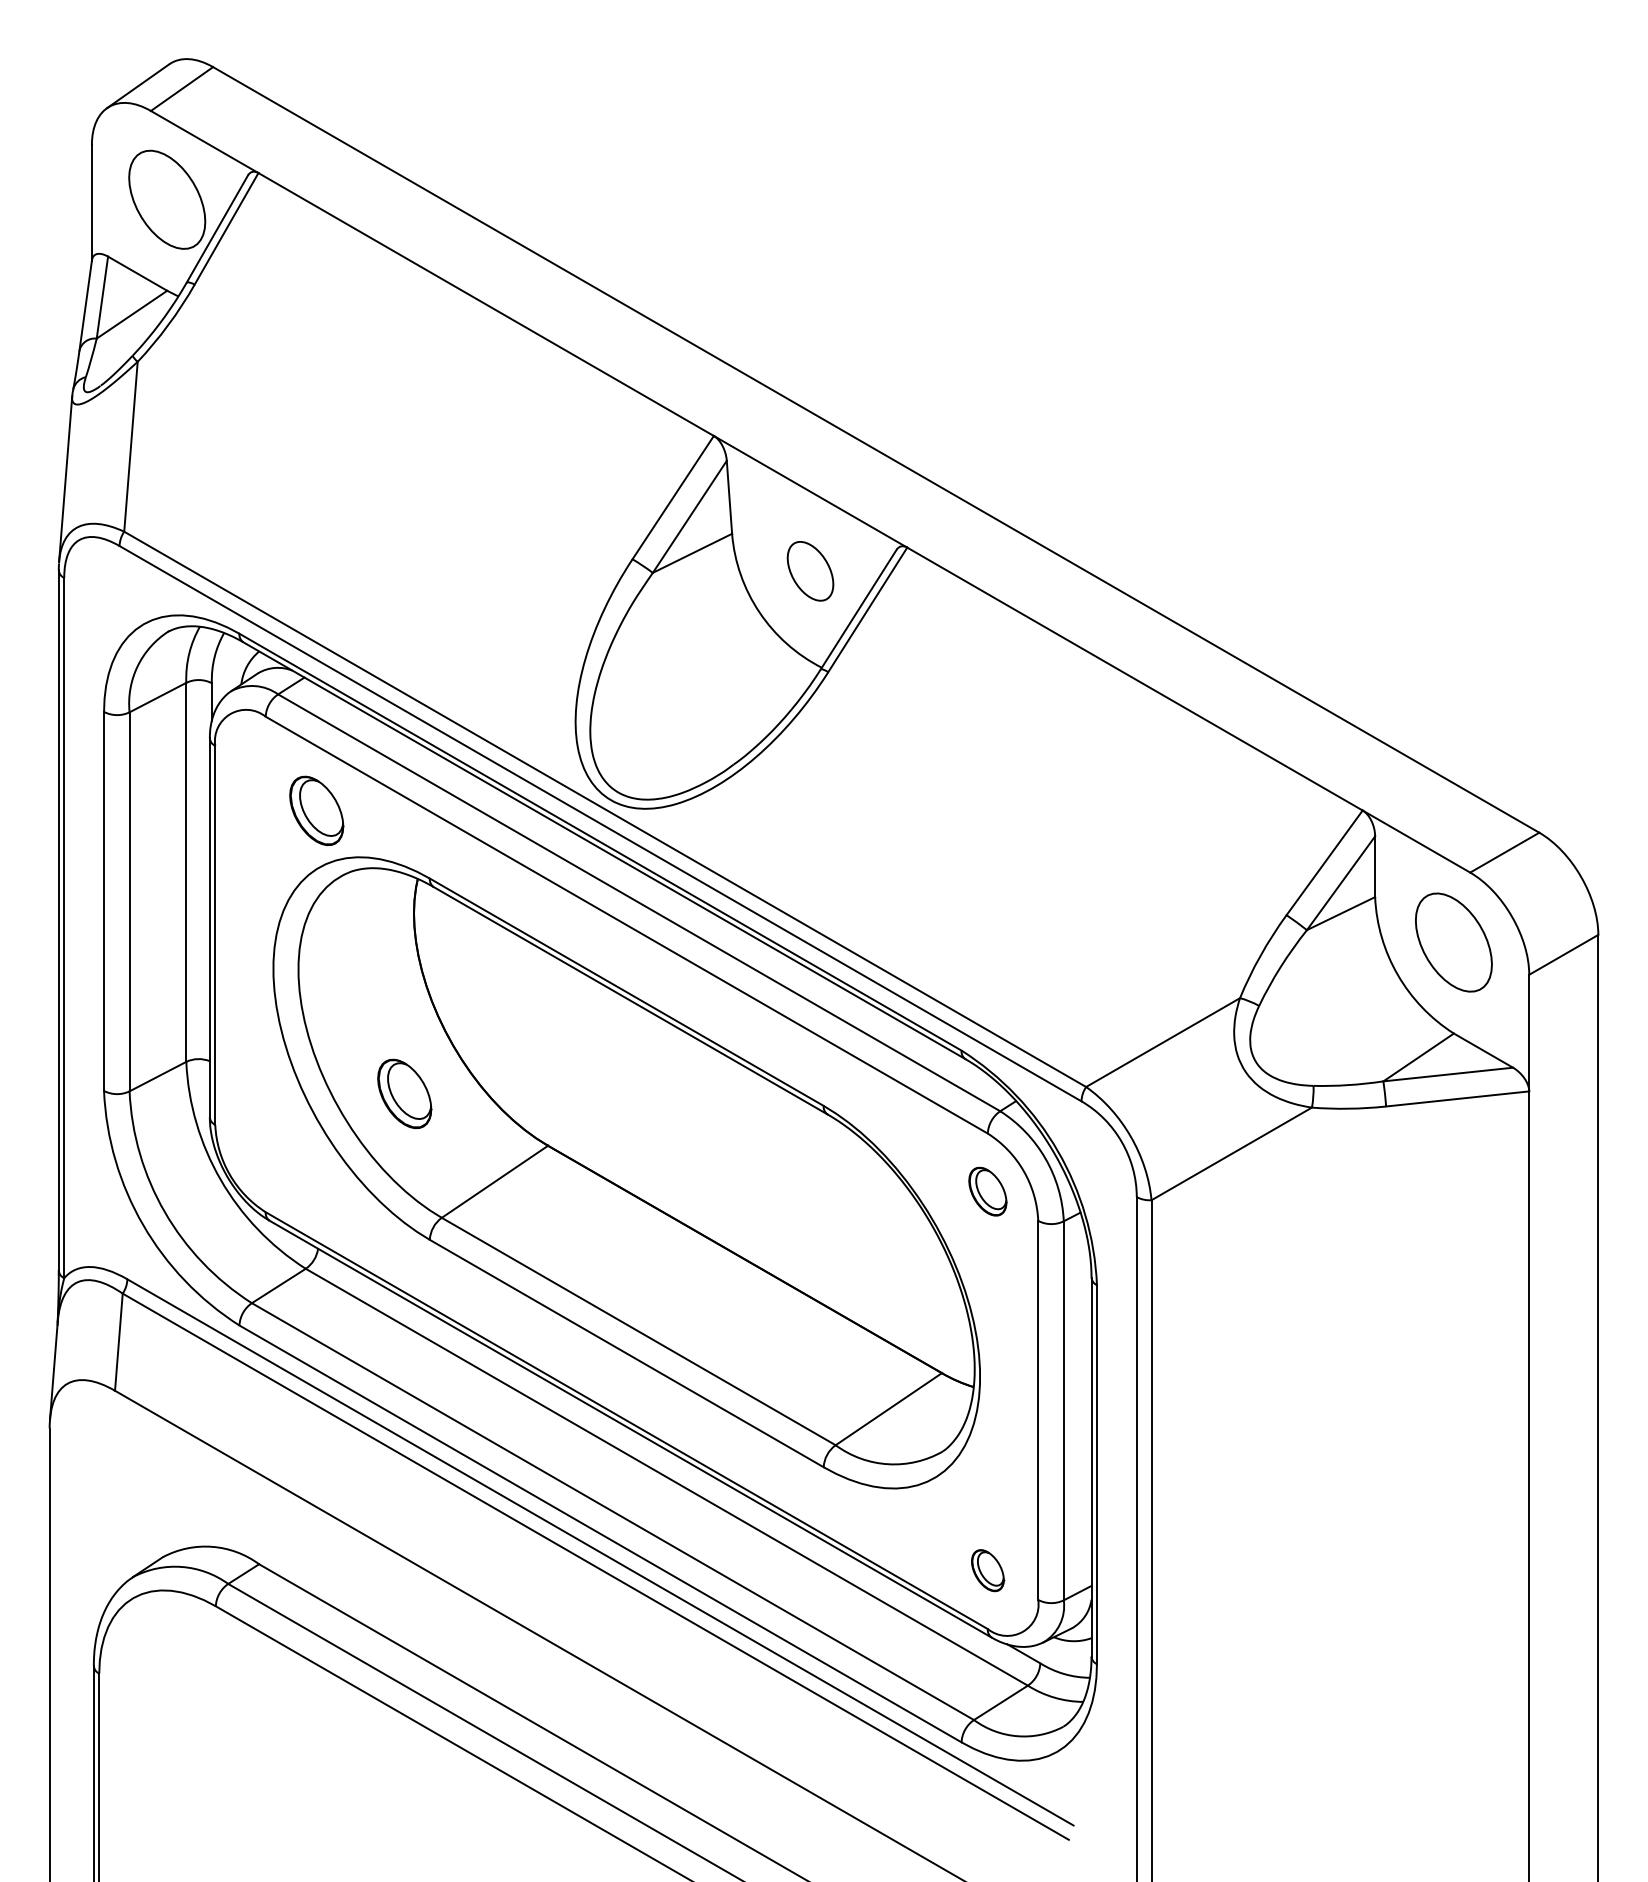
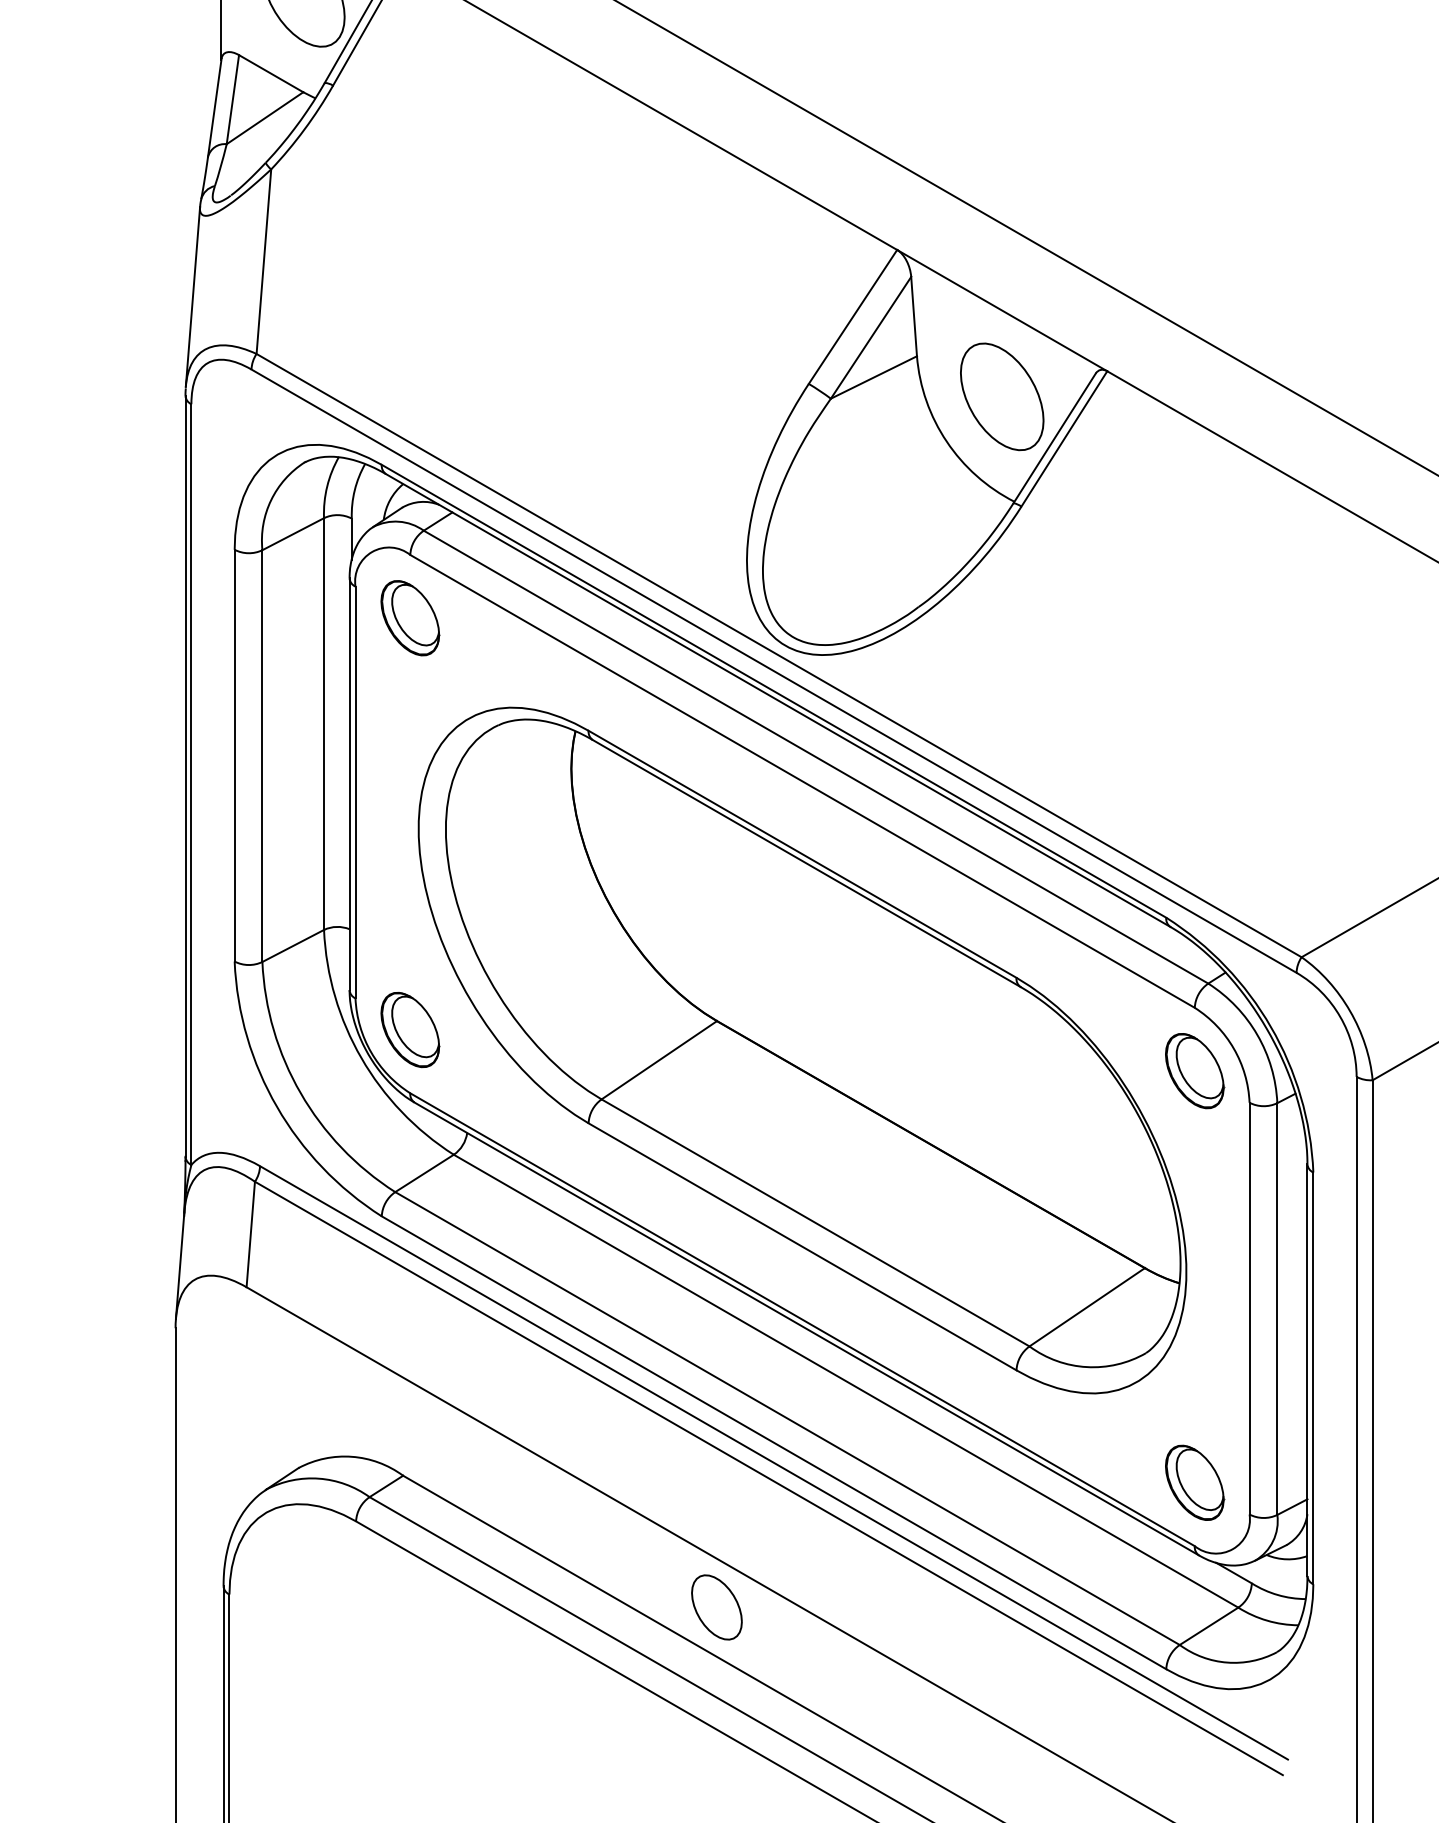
part: (810, 571) -> (1002, 397), size x1.67
part: (316, 810) -> (410, 617), moved
part: (404, 1093) -> (410, 1029), moved
part: (987, 1191) -> (1194, 1070), size x1.43
part: (987, 1570) -> (1194, 1482), size x1.67
part: (547, 1685) -> (716, 1607), added

